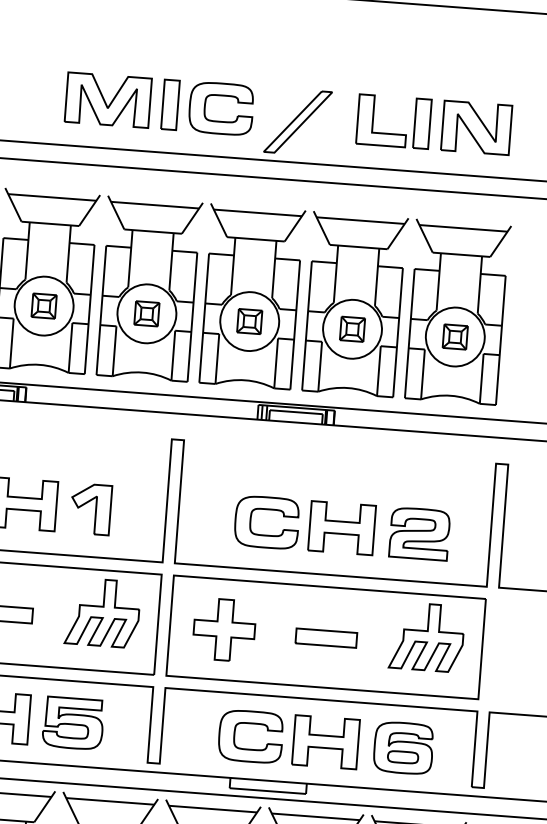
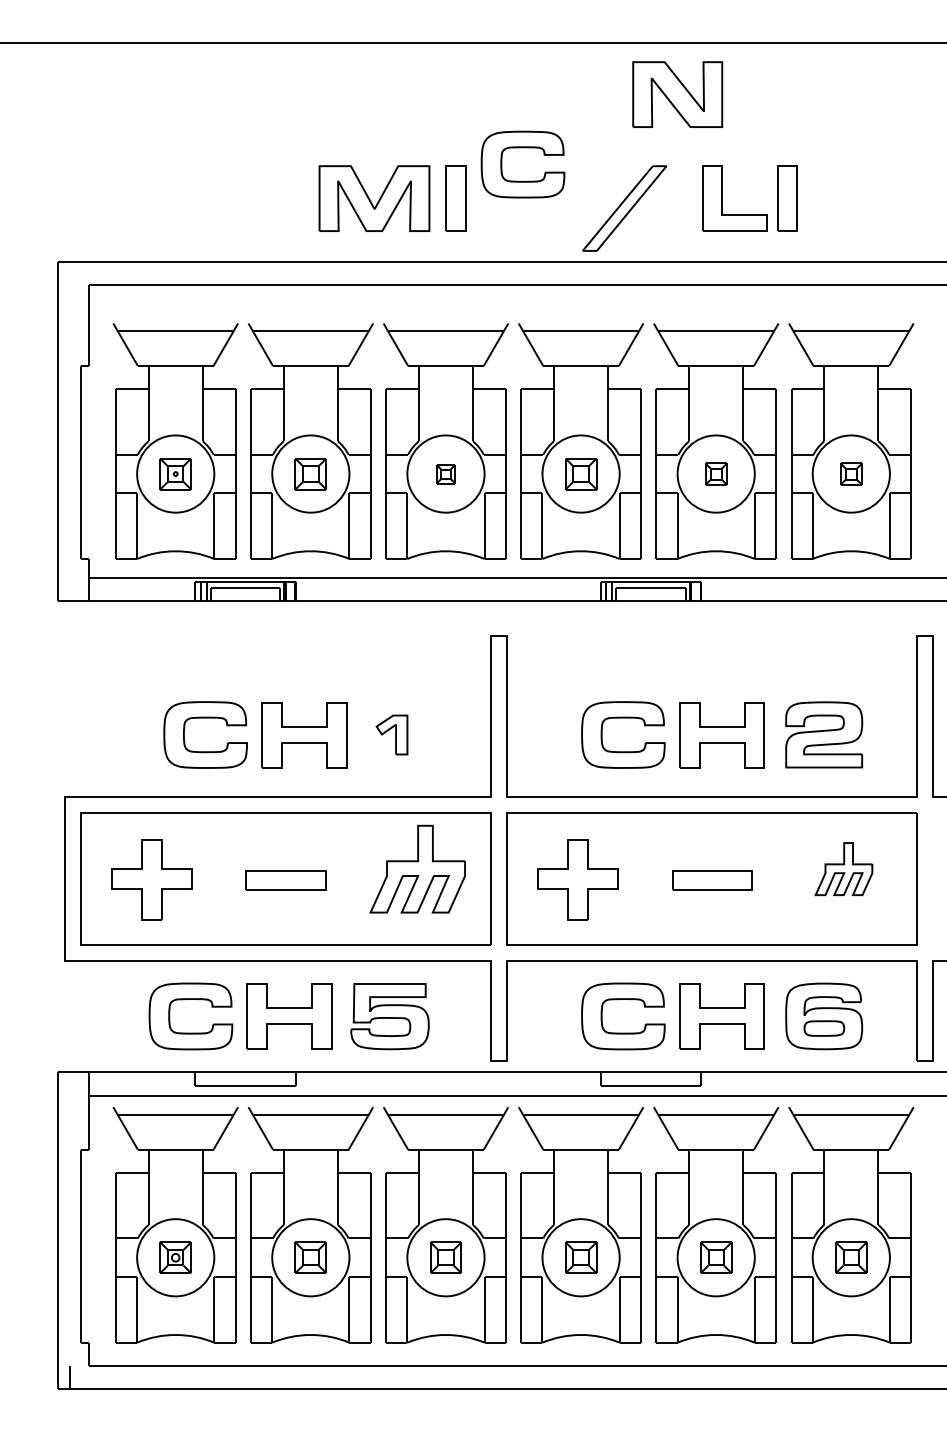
part: (221, 96) -> (522, 148), moved
part: (476, 127) -> (677, 94), moved
part: (146, 314) -> (445, 474), size x0.6
part: (352, 329) -> (716, 474), size x0.7
part: (455, 337) -> (851, 474), size x0.7
part: (90, 508) -> (391, 734), size x0.6
part: (426, 636) -> (843, 868), size x0.6

